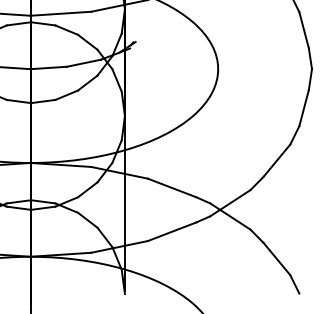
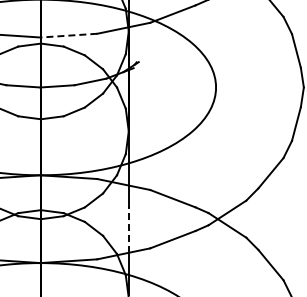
line: (60, 13) -> (68, 35), solid -> dashed
line: (124, 220) -> (128, 229), solid -> dashed

